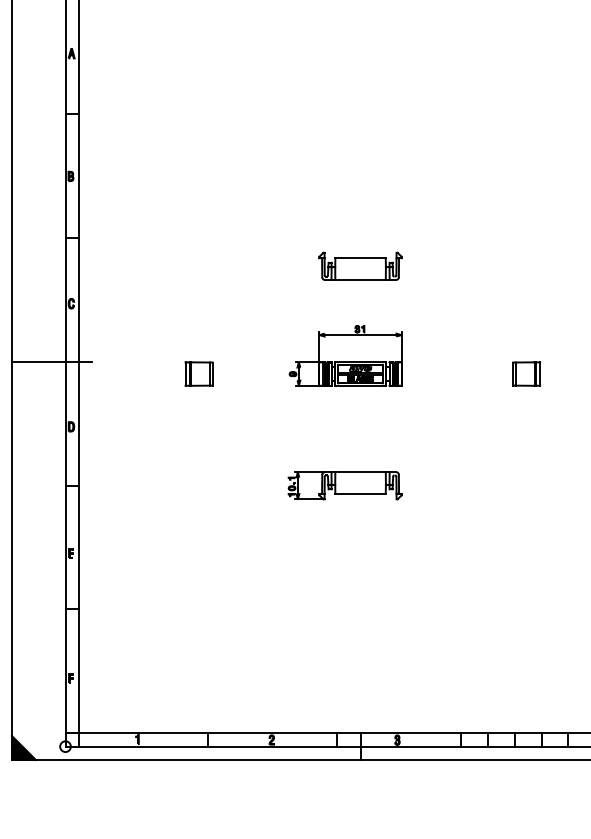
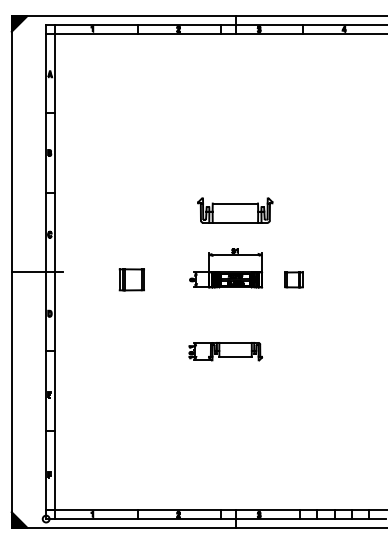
part: (360, 265) -> (235, 210), size x1.4
part: (198, 373) -> (131, 279), size x1.4
part: (525, 373) -> (293, 279), moved

